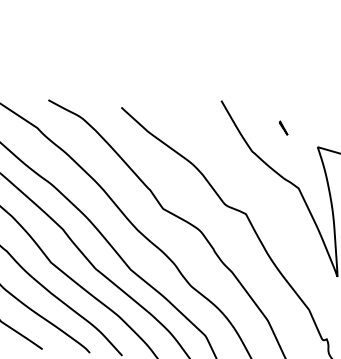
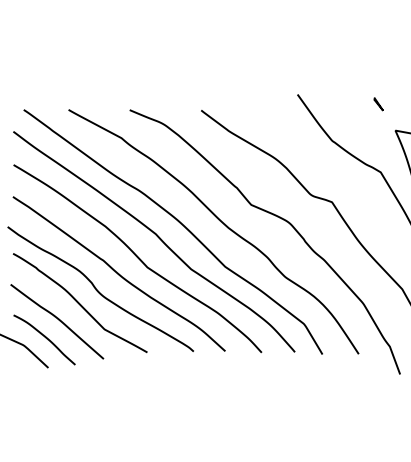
line: (283, 128) -> (378, 104), moved

